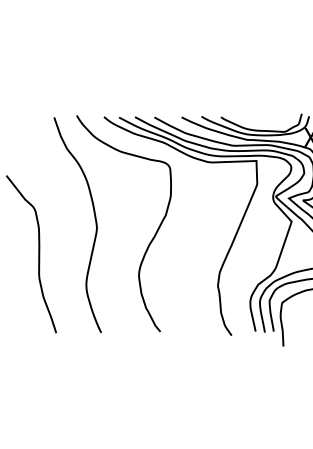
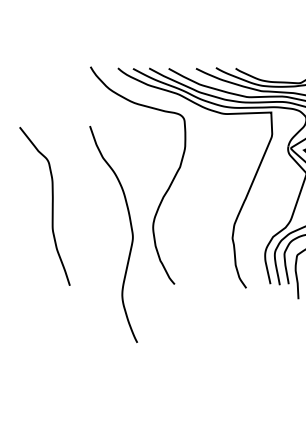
curve: (95, 225) -> (131, 234), moved

